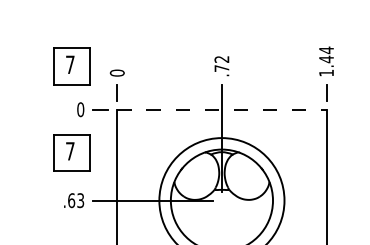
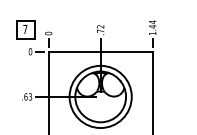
line: (221, 109) -> (100, 51), dashed -> solid
part: (70, 151) -> (25, 72), removed

